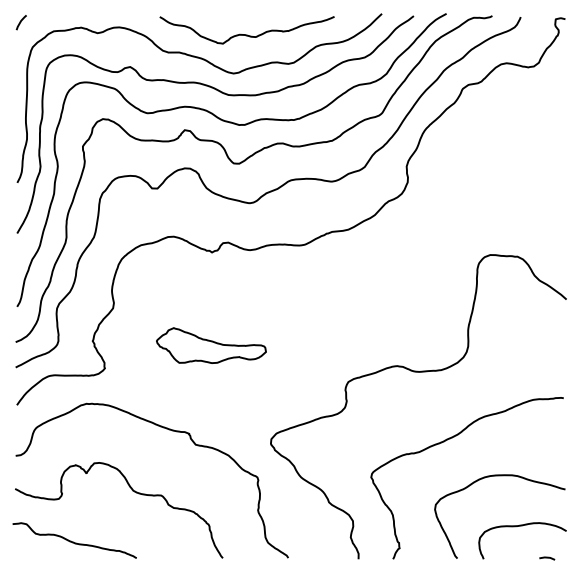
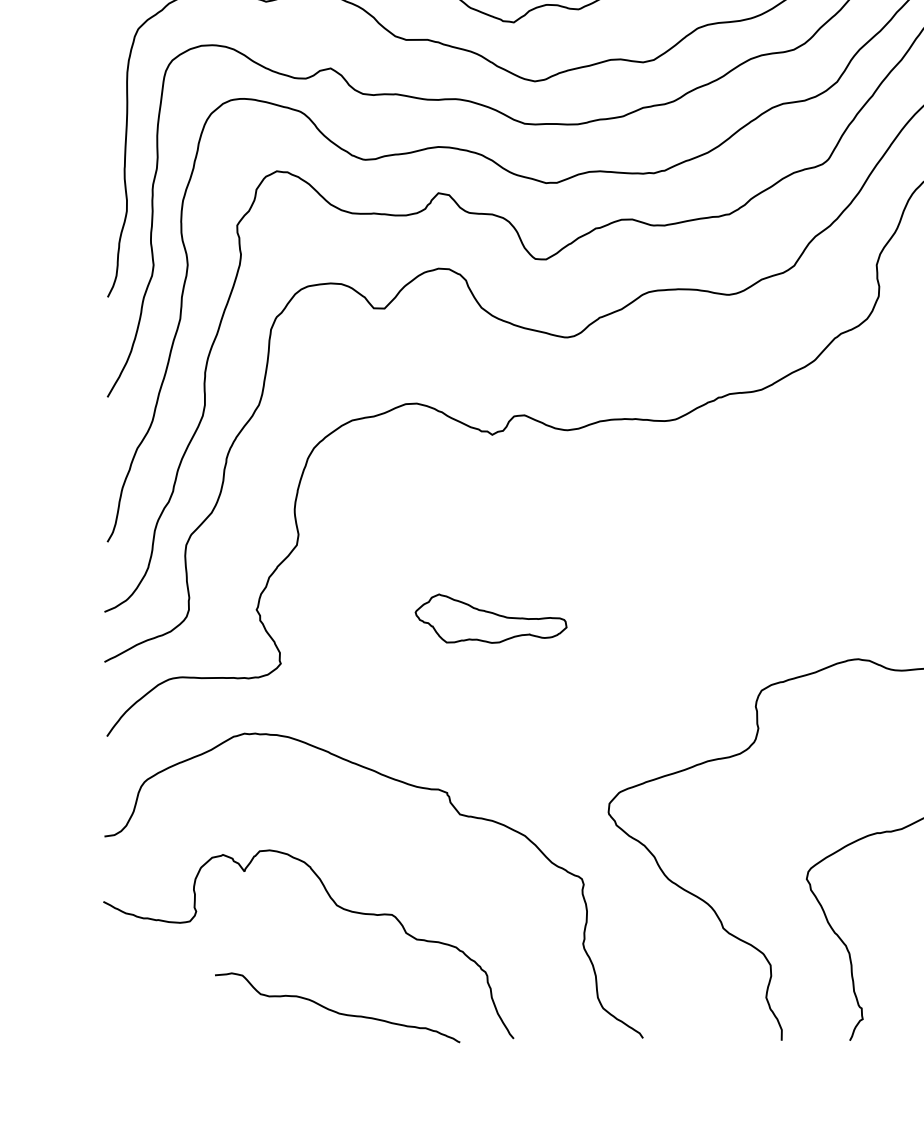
part: (211, 345) -> (491, 618), size x0.7
curve: (73, 541) -> (335, 1009), moved

